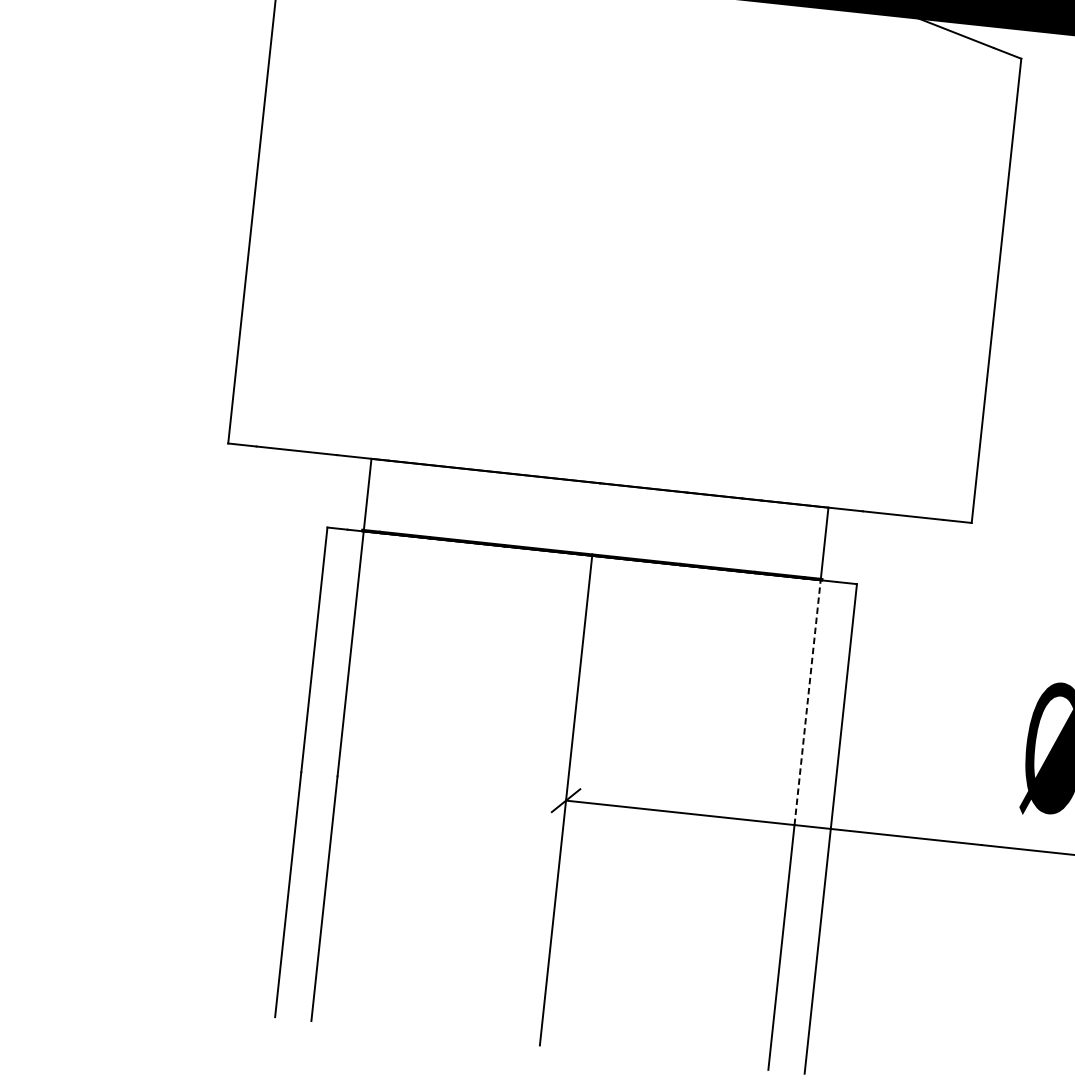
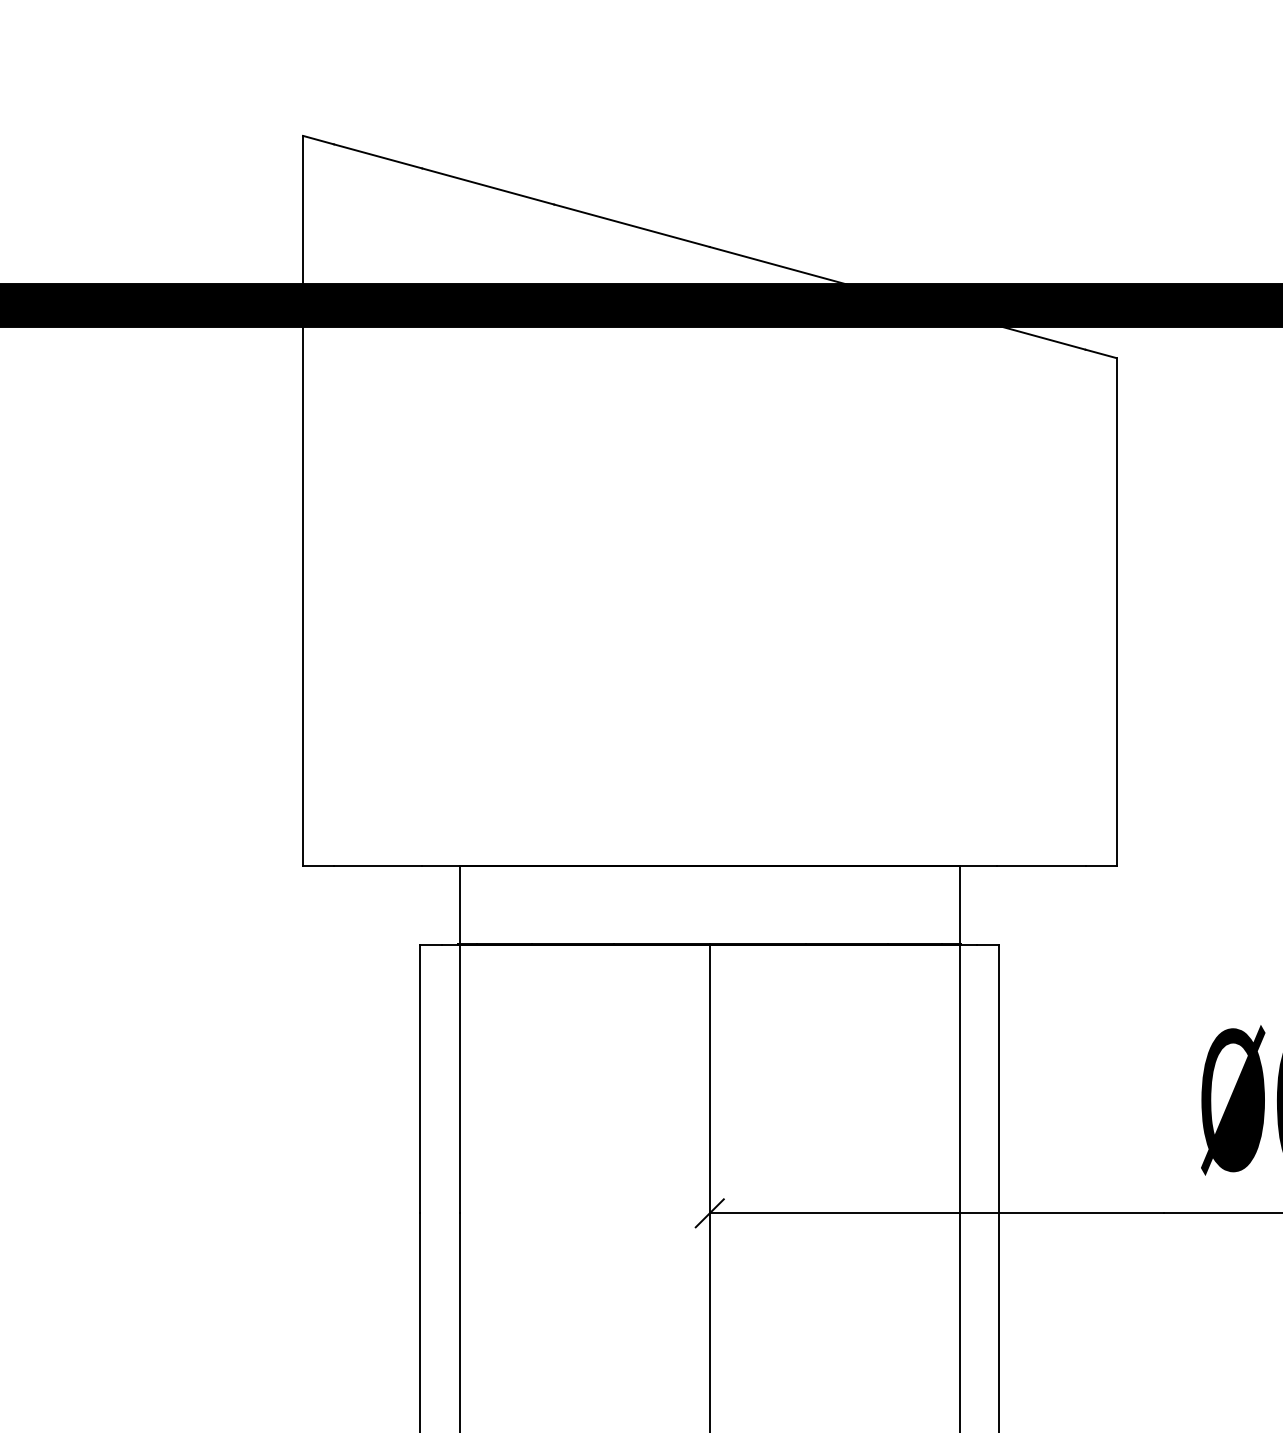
line: (807, 702) -> (959, 1079), dashed -> solid

